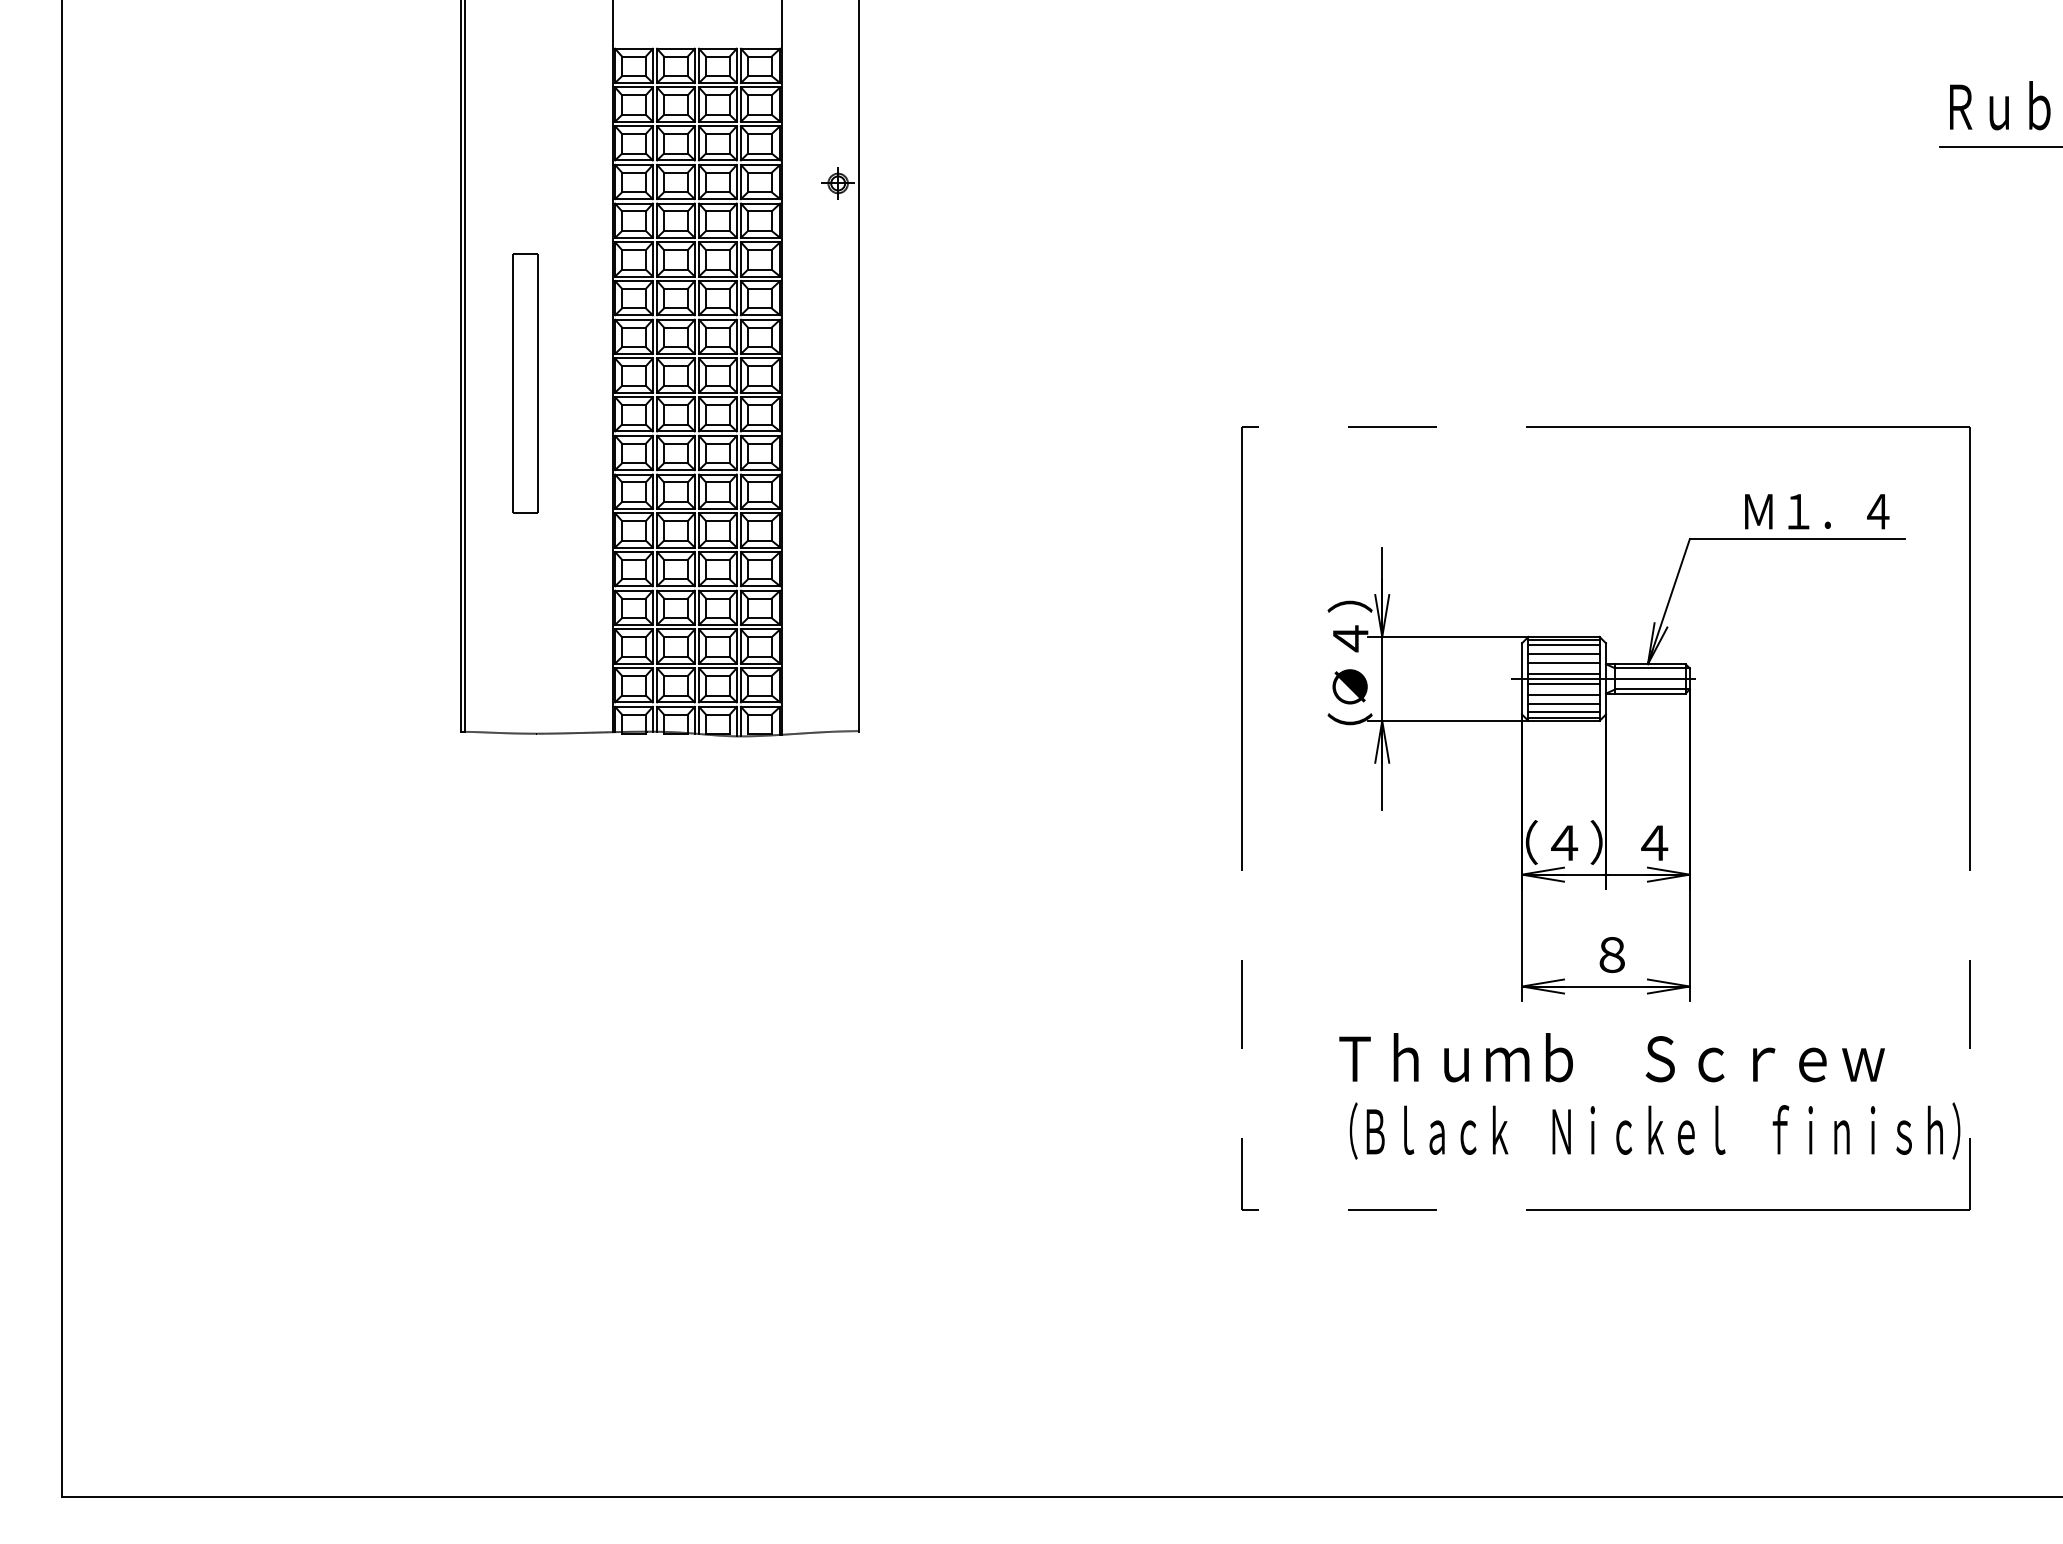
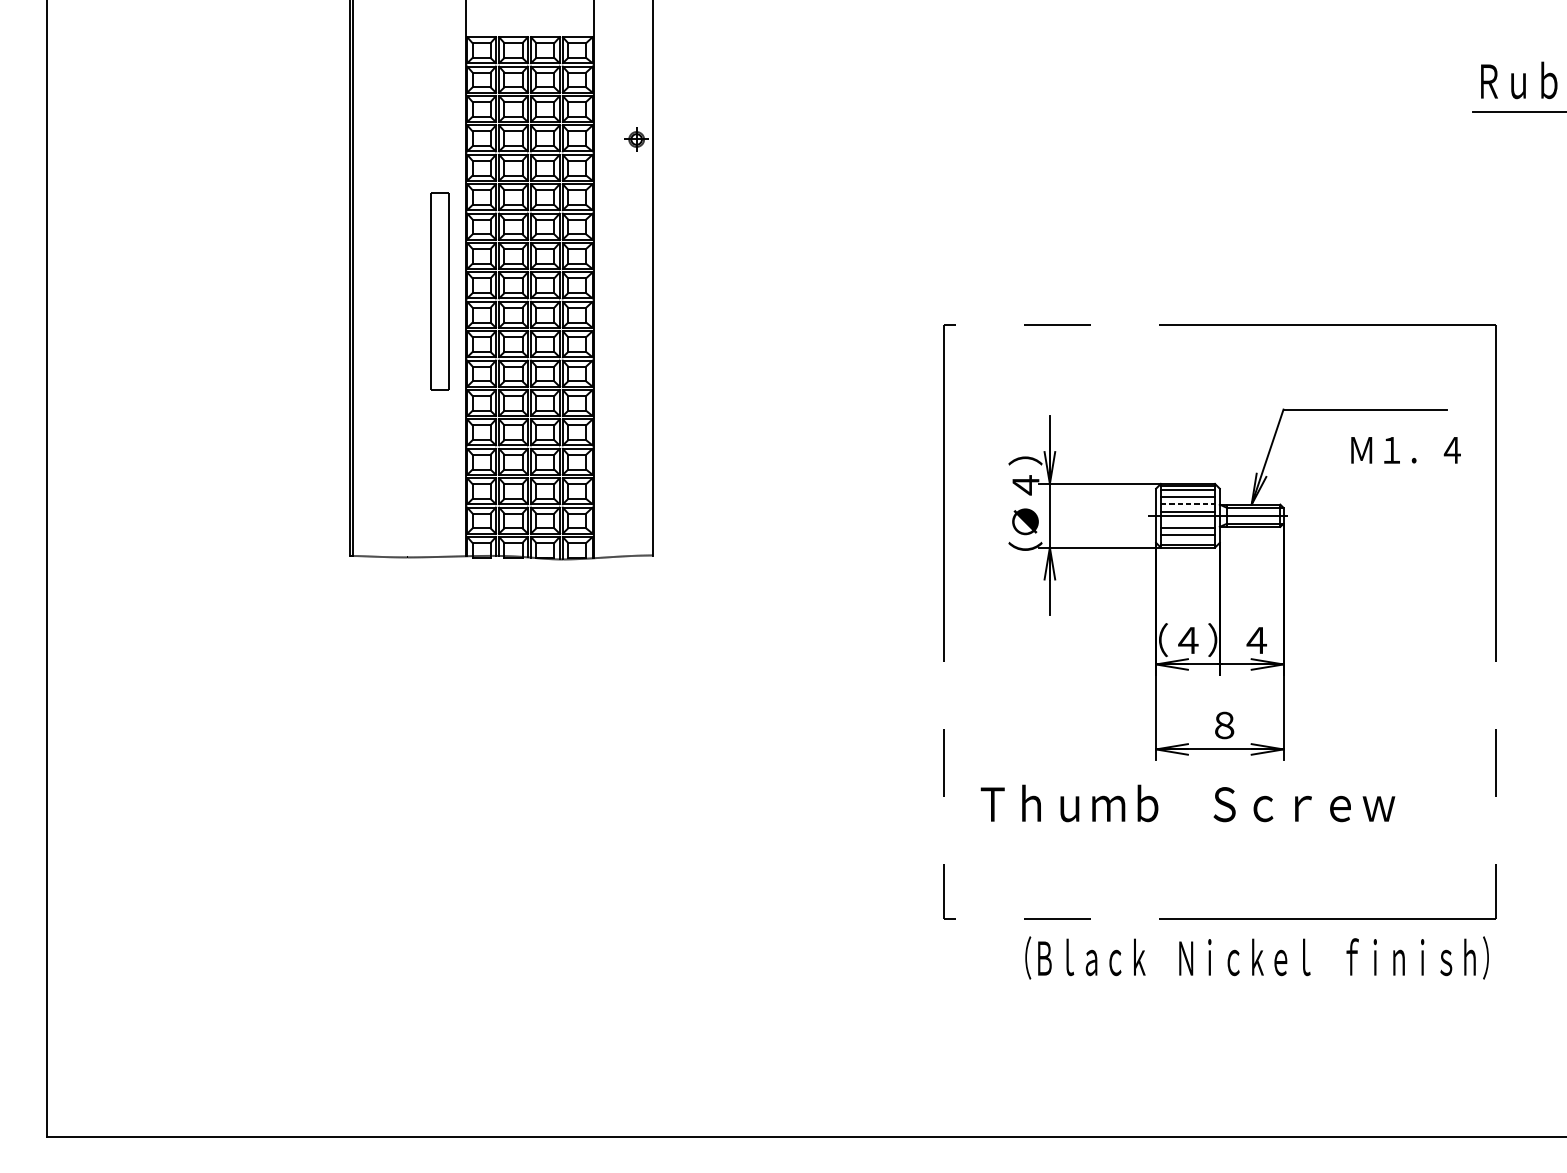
part: (525, 383) -> (440, 291), moved
text: (1817, 511) -> (1406, 450), moved
line: (1564, 663) -> (1188, 504), solid -> dashed
line: (1563, 684) -> (1187, 520), removed
line: (1563, 712) -> (1187, 541), removed
text: (1611, 1057) -> (1187, 803), moved
text: (1654, 1130) -> (1256, 957), moved

